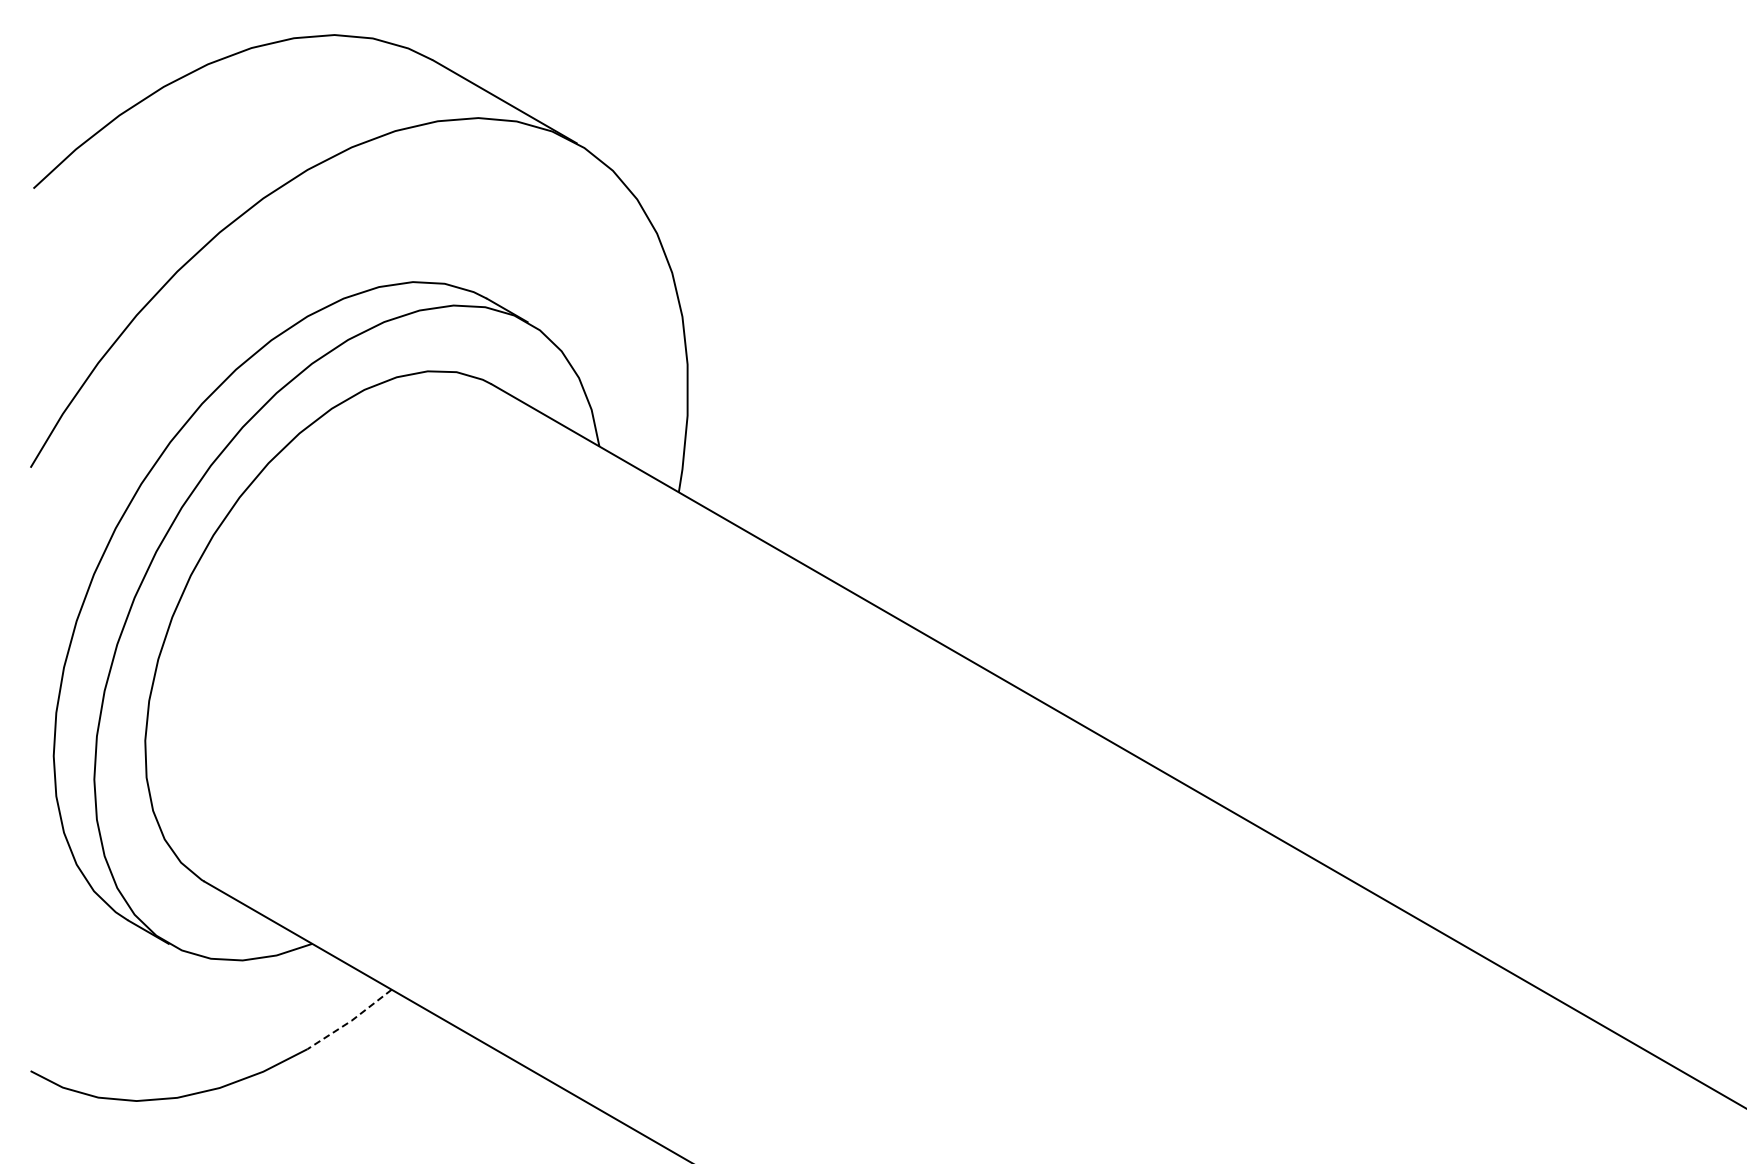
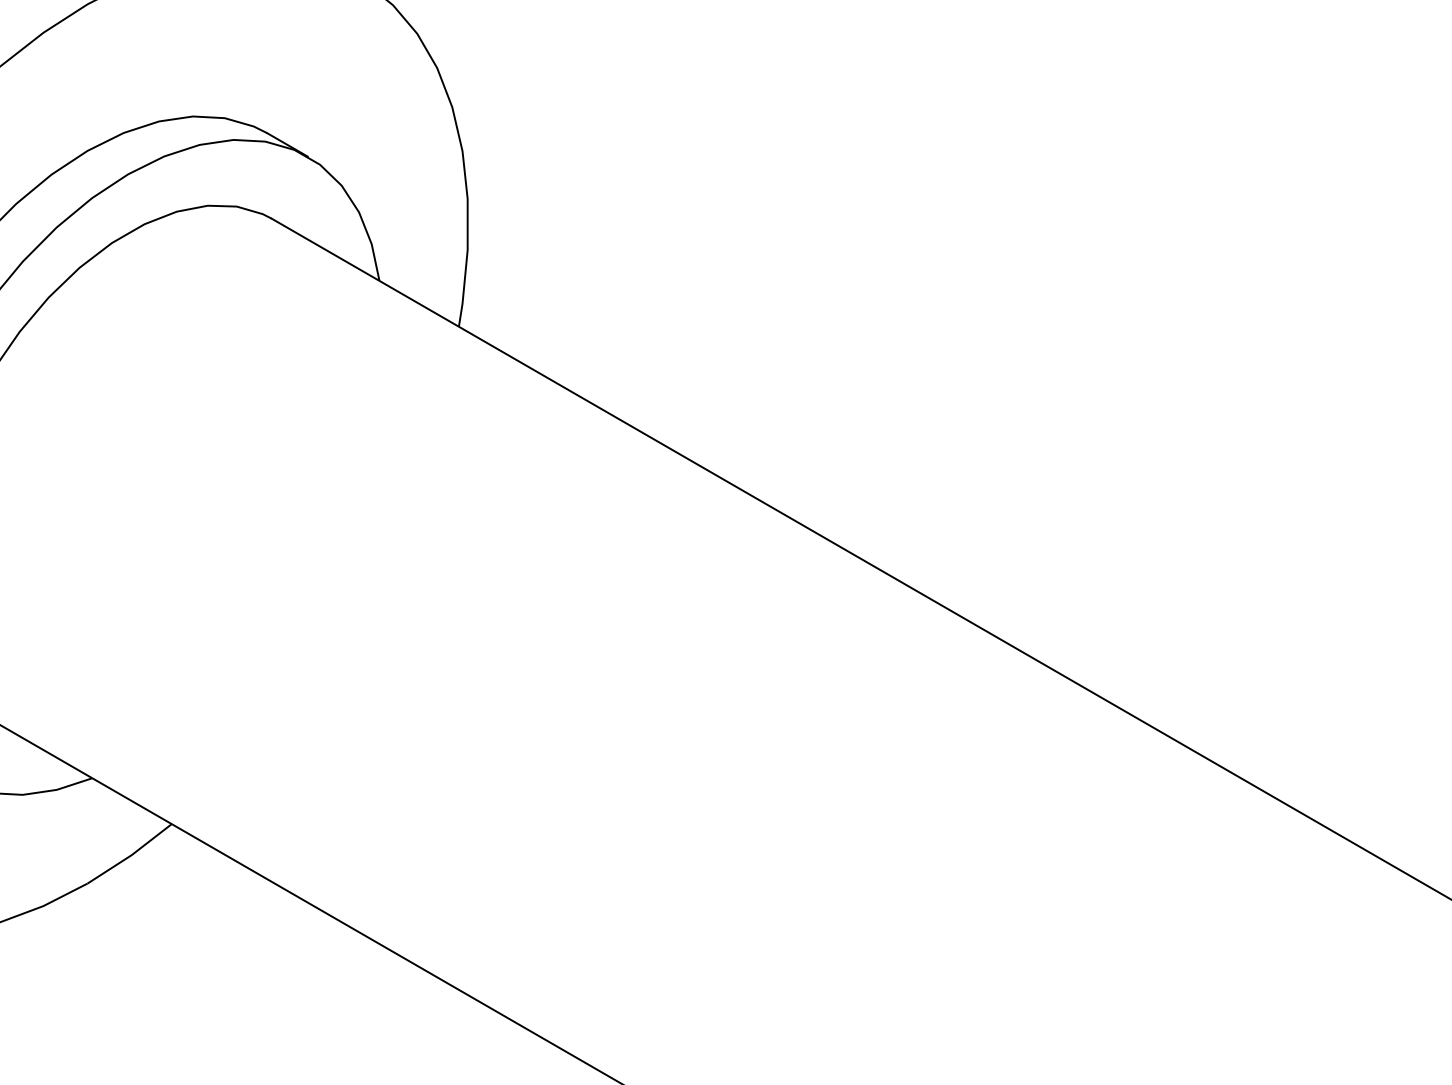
line: (350, 1021) -> (130, 855), dashed -> solid

